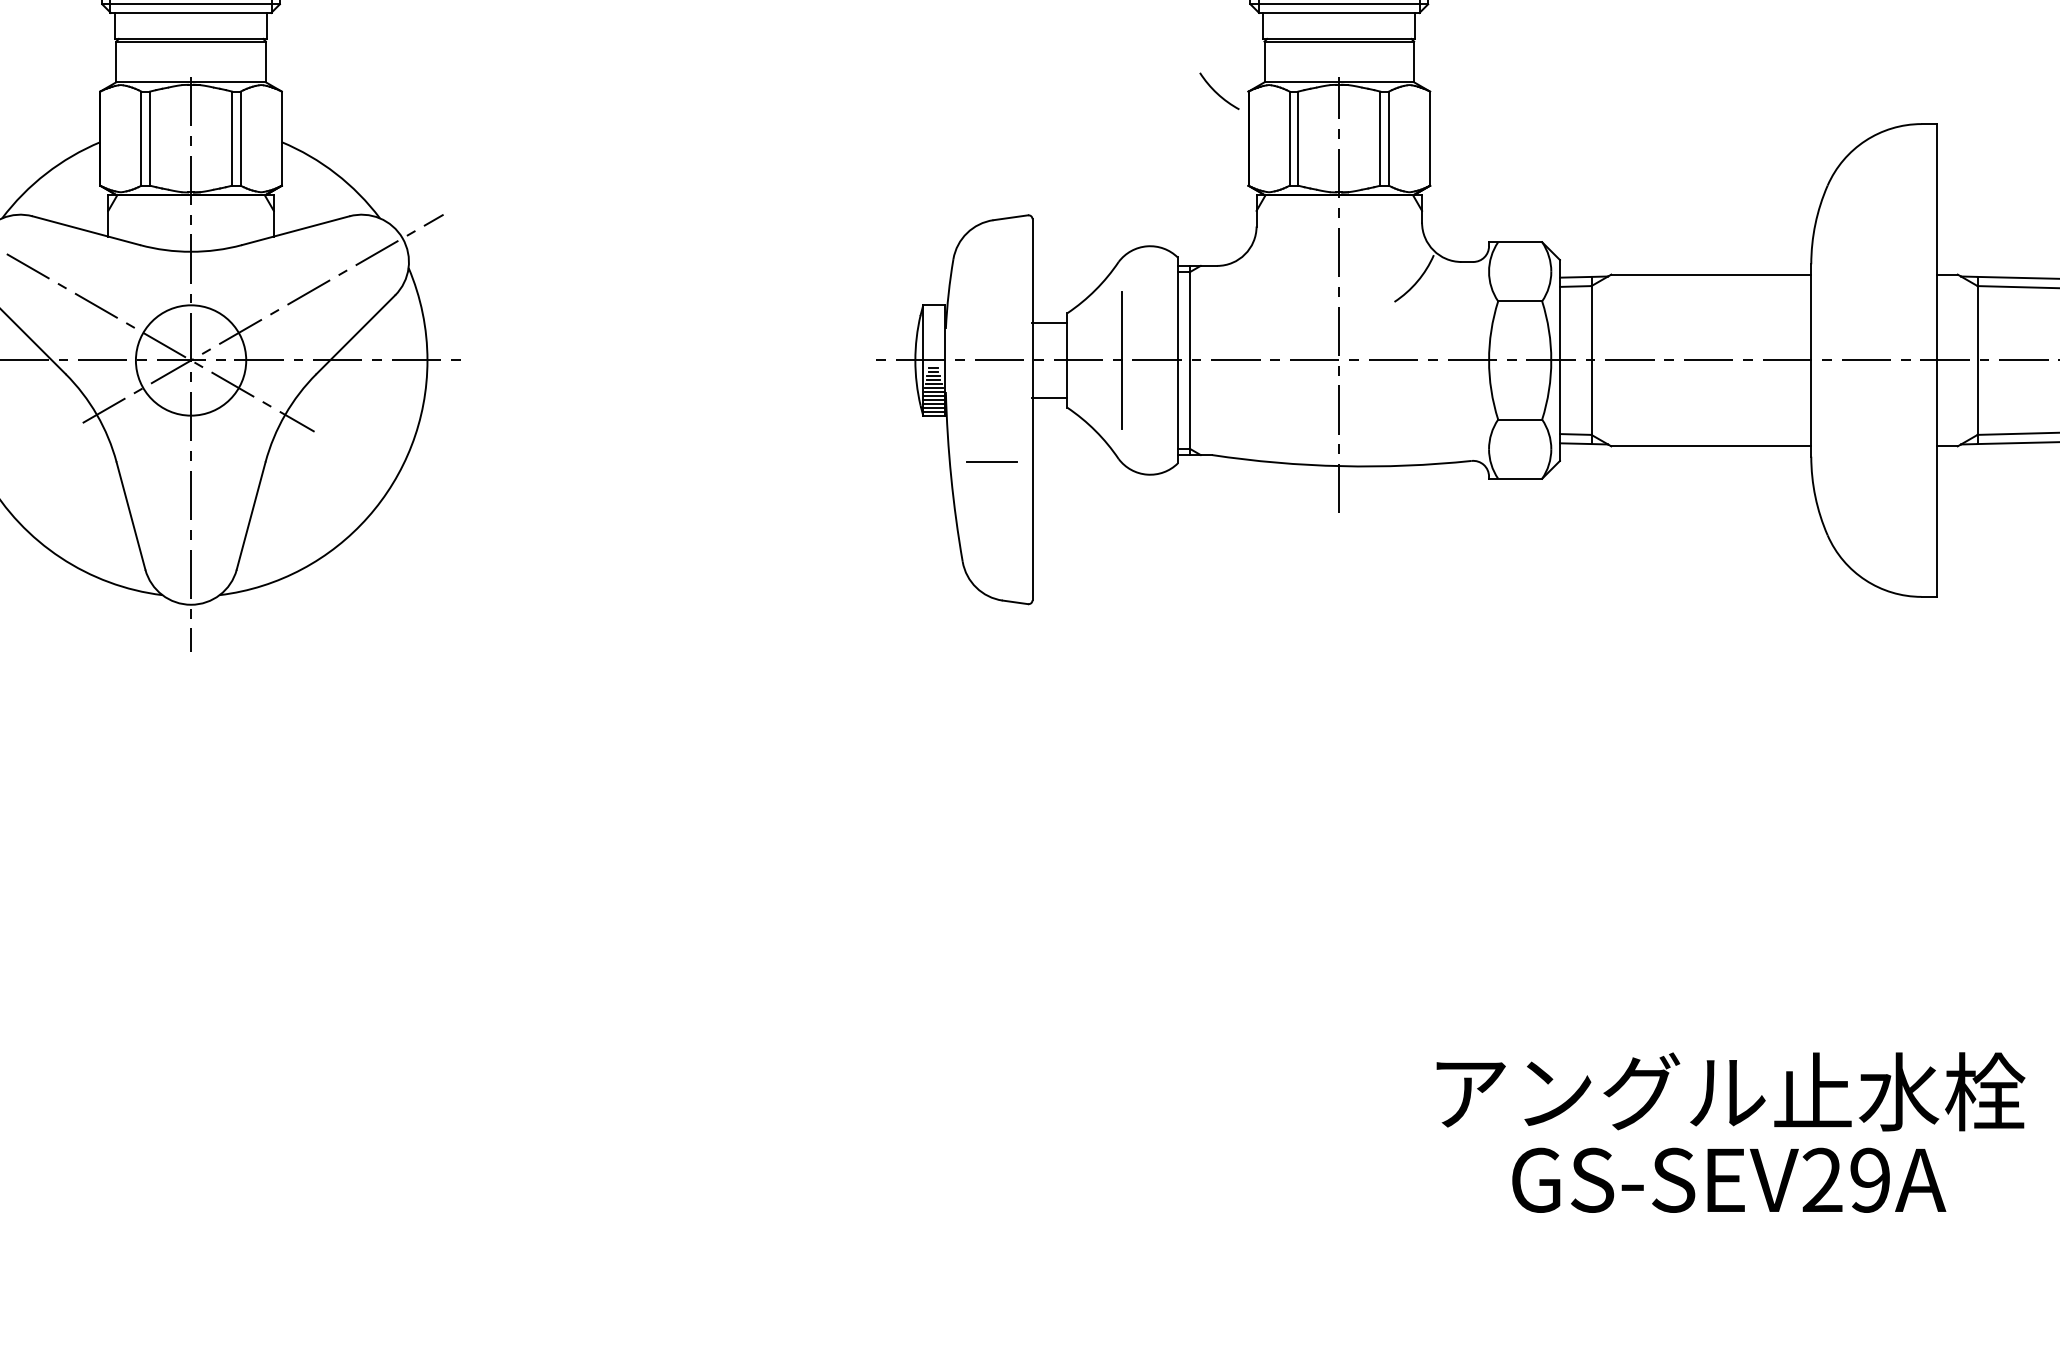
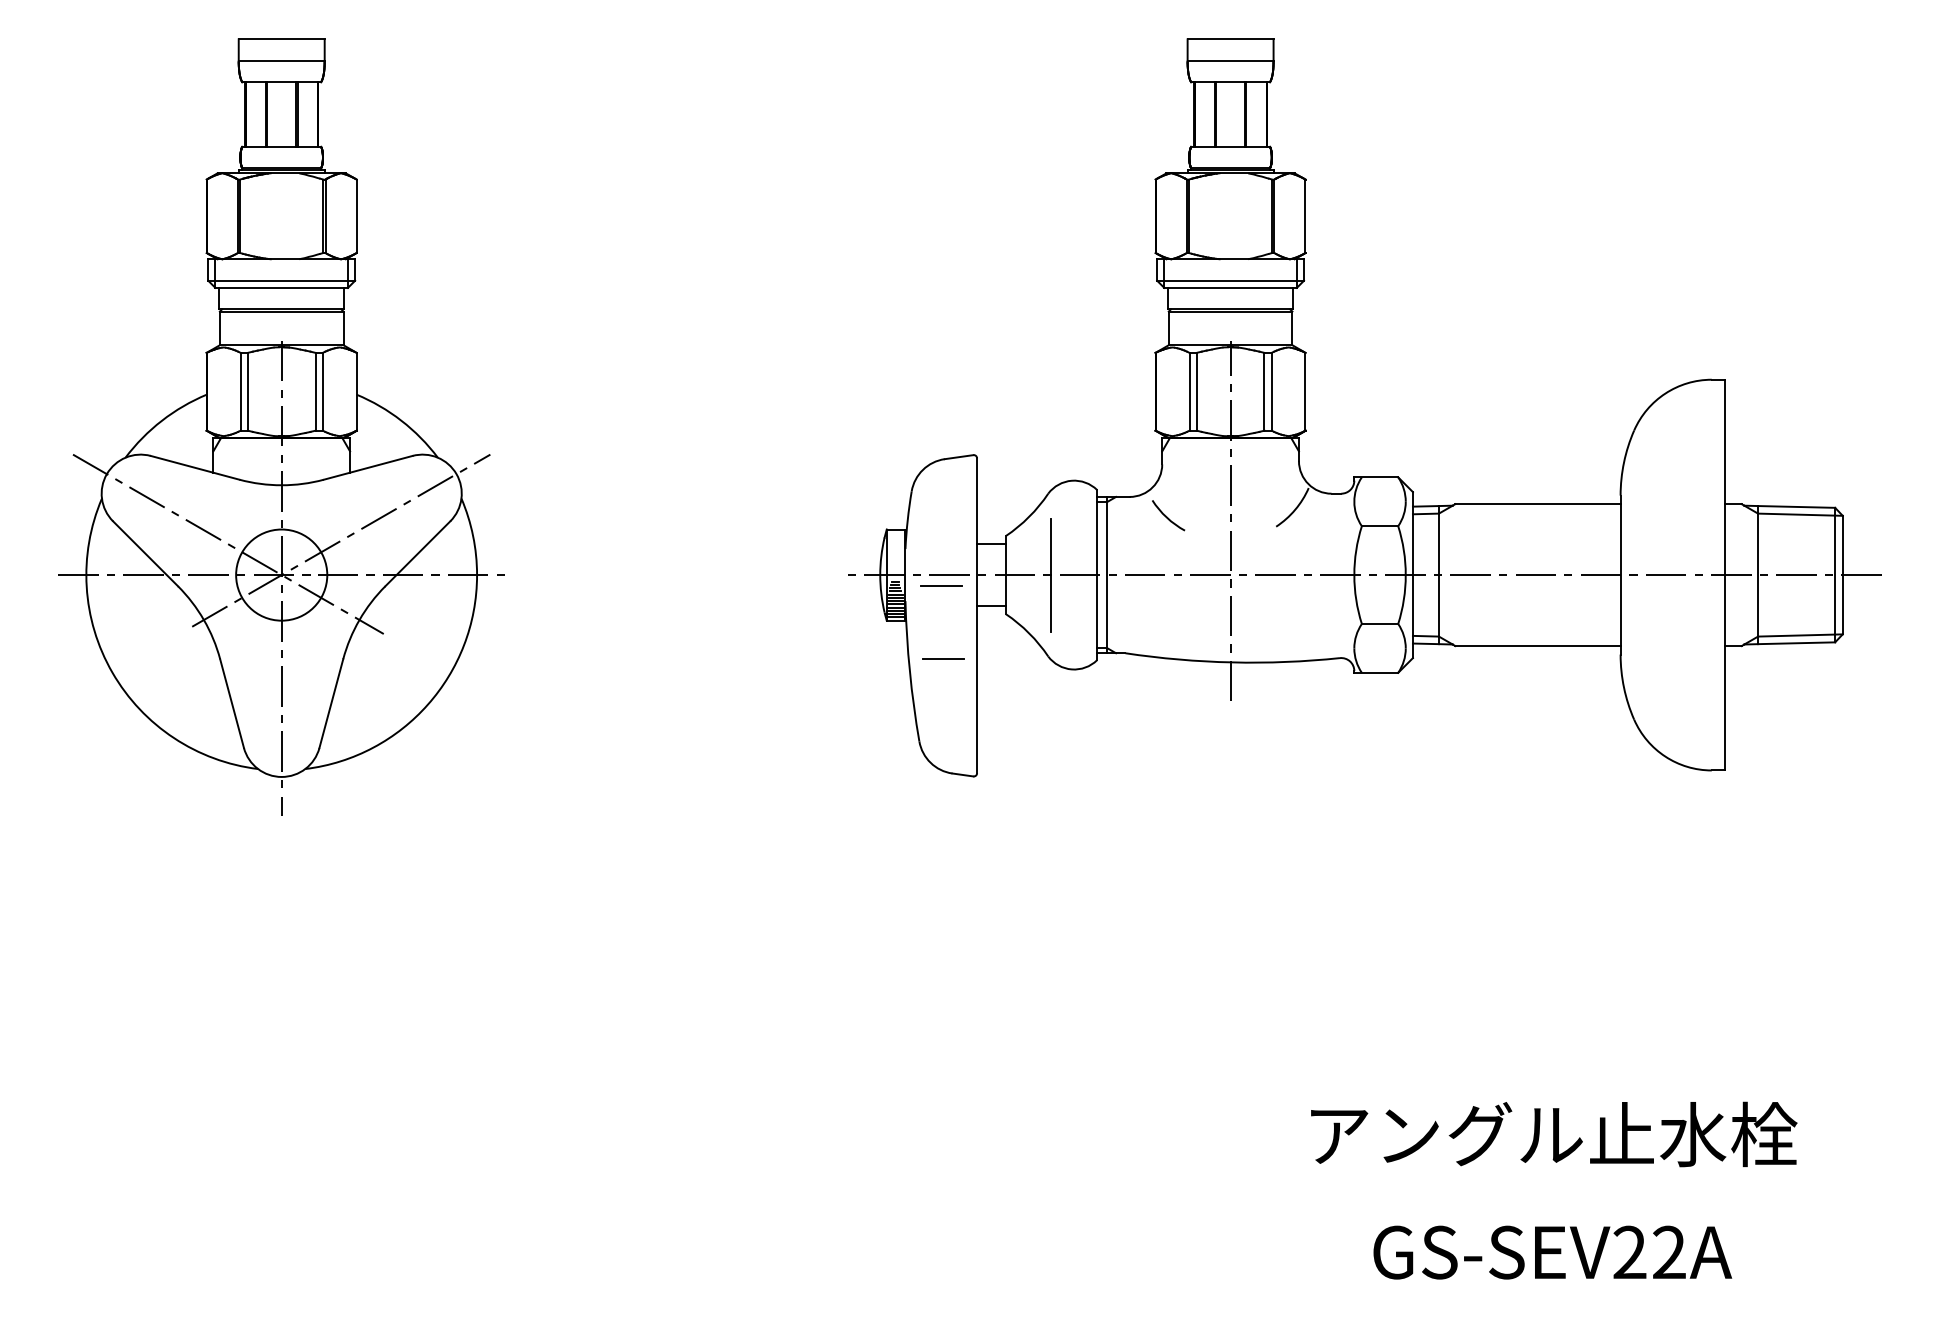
arc: (1218, 92) -> (1167, 516), moved
line: (989, 373) -> (941, 585), added
text: (1731, 1091) -> (1554, 1134), moved
text: (1870, 1180) -> (1669, 1252), GS-SEV29A -> GS-SEV22A

